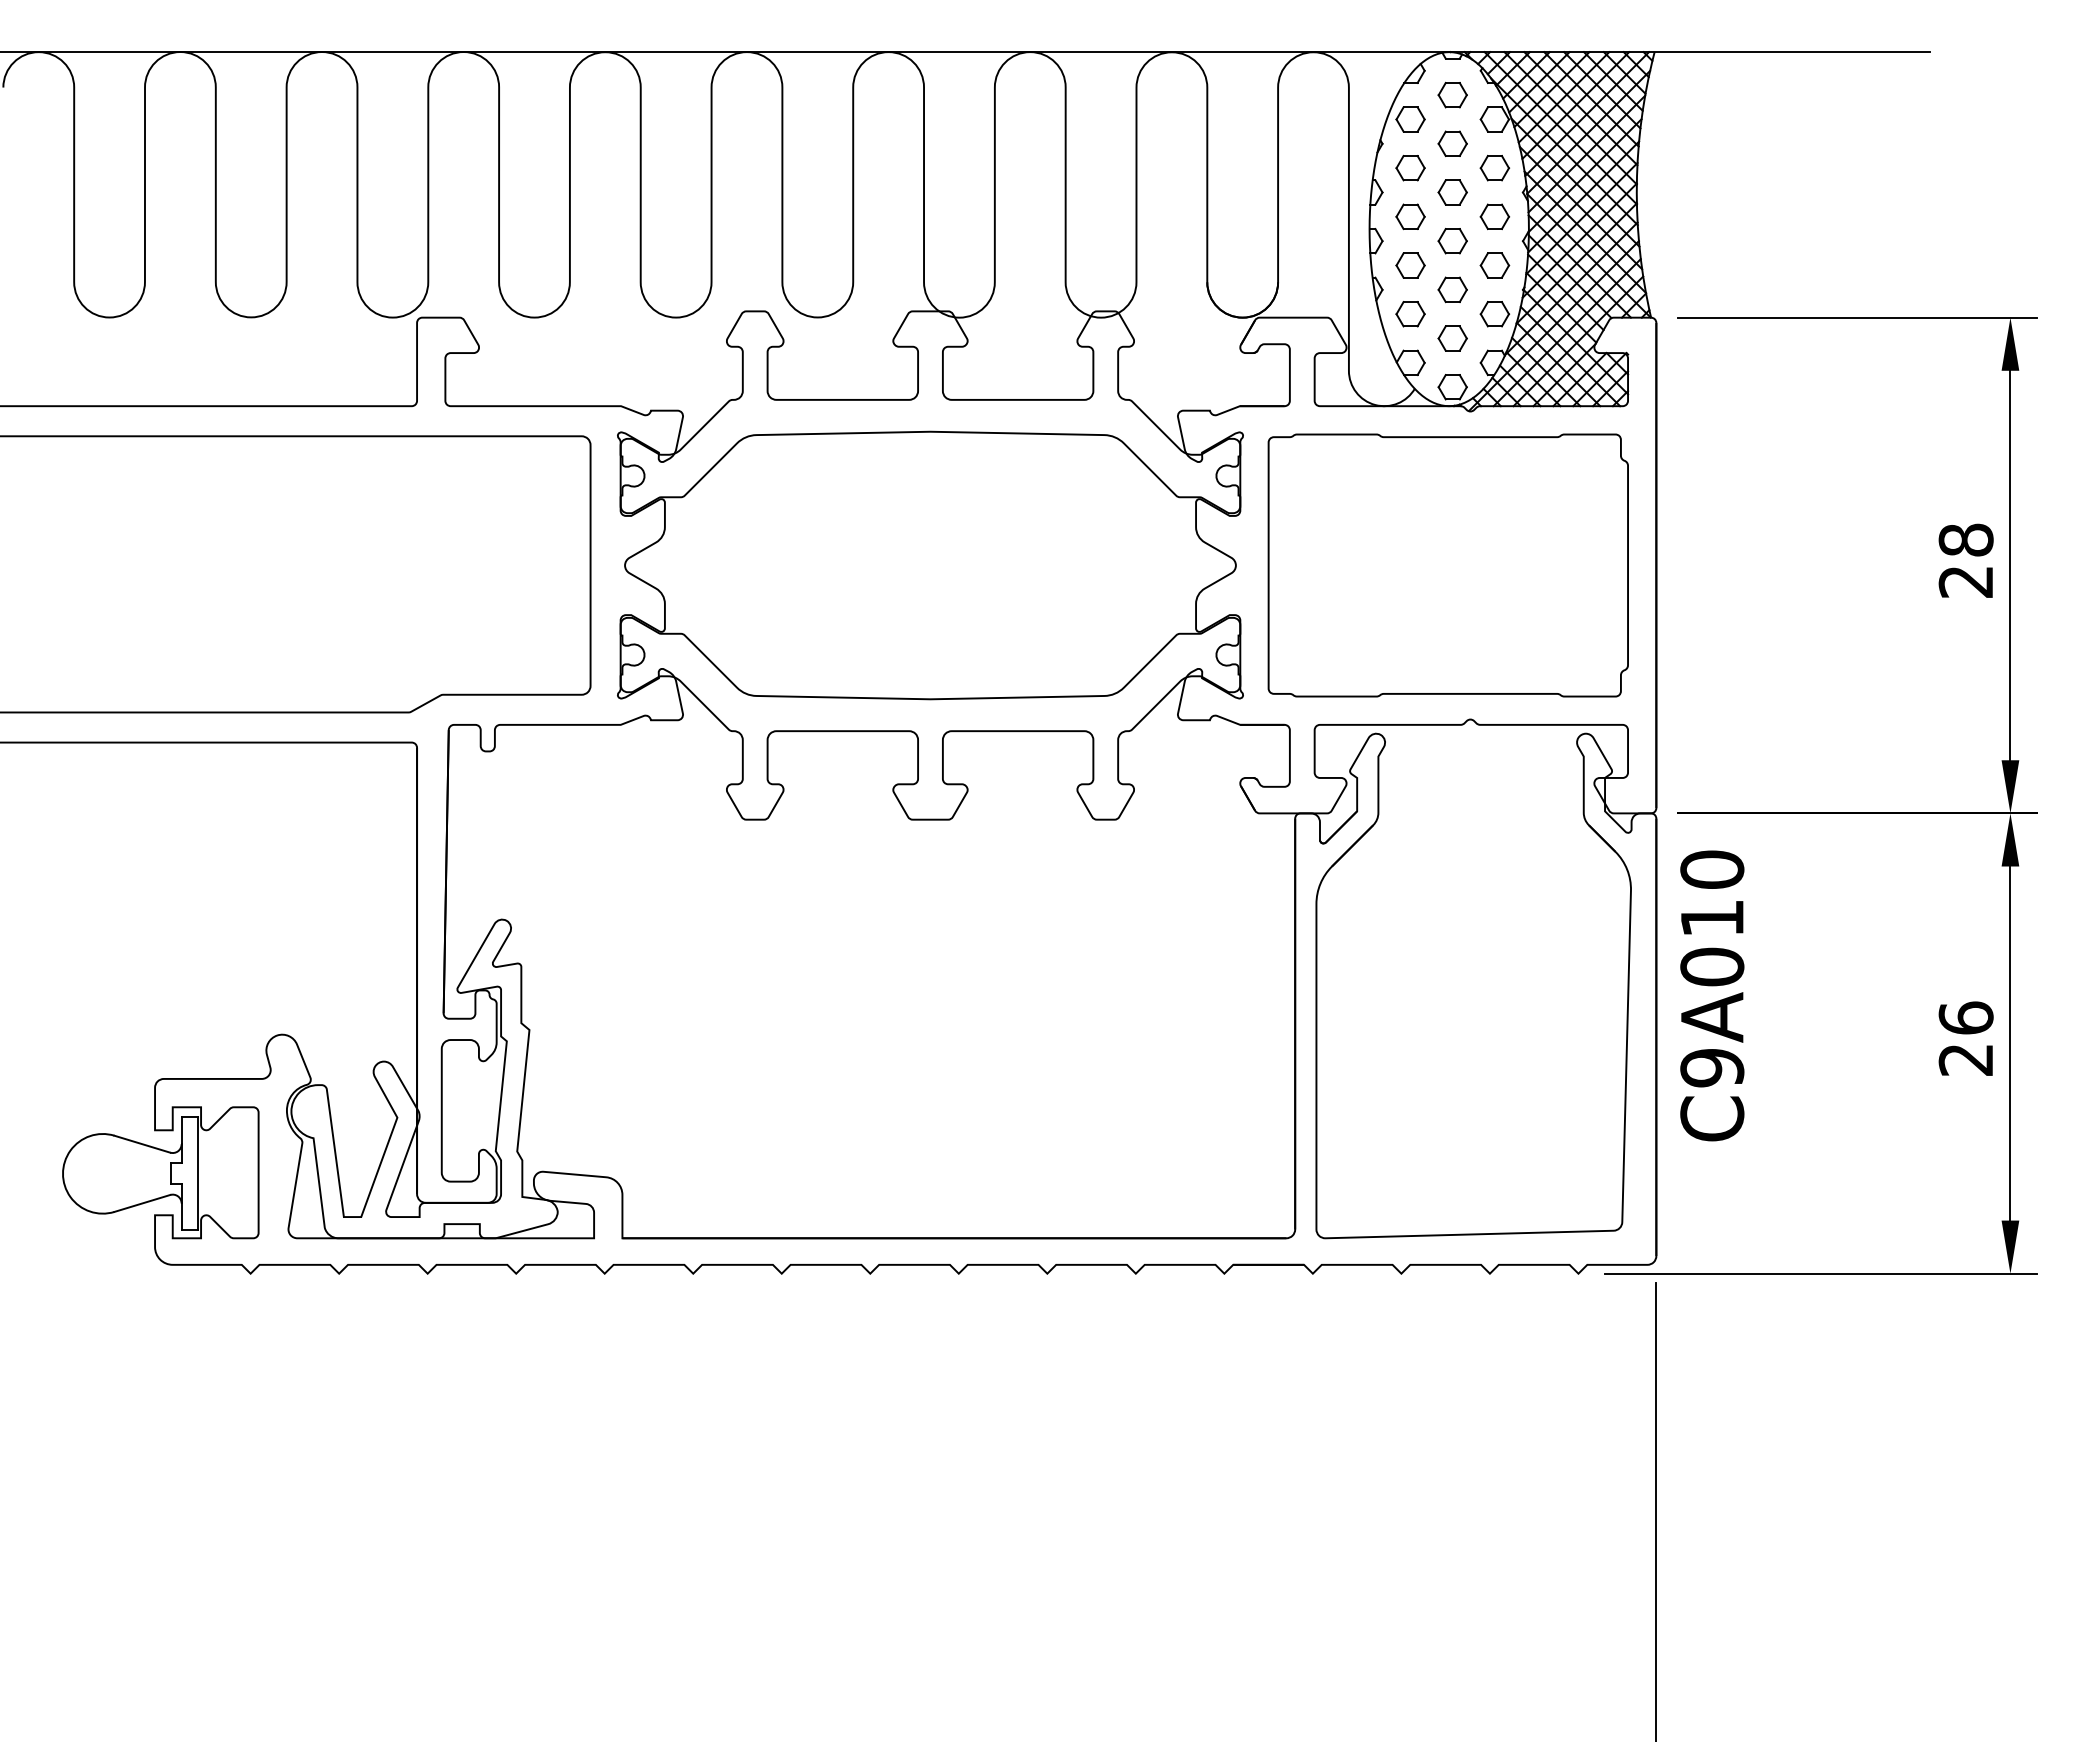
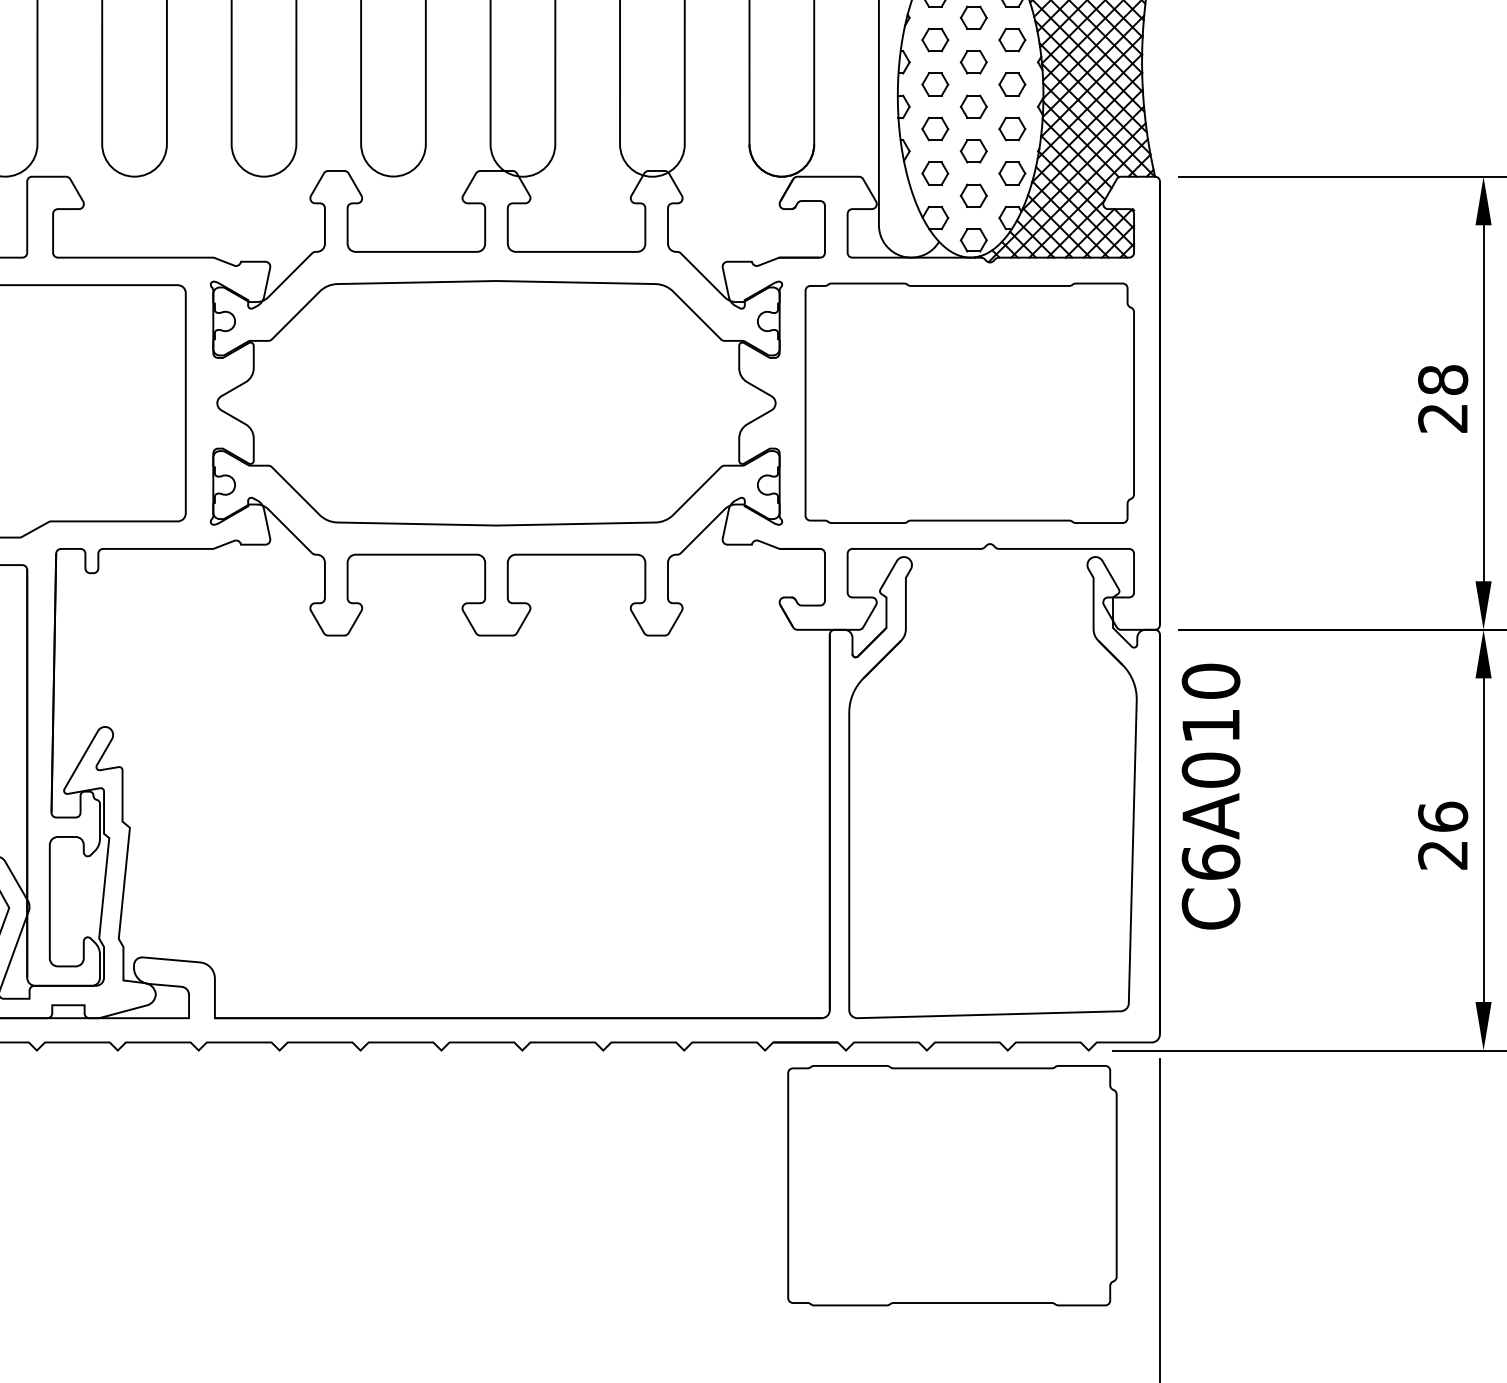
text: (1712, 1067) -> (1211, 862), C9A010 -> C6A010
part: (1428, 1421) -> (951, 1185), added

